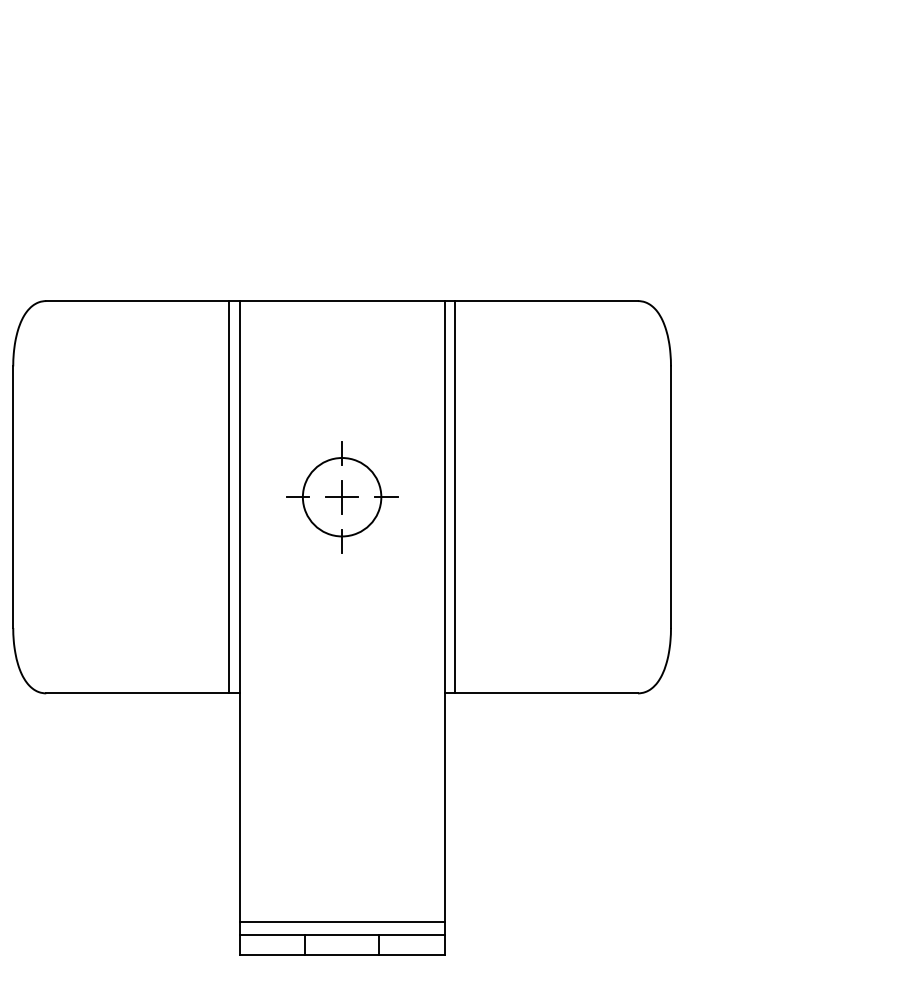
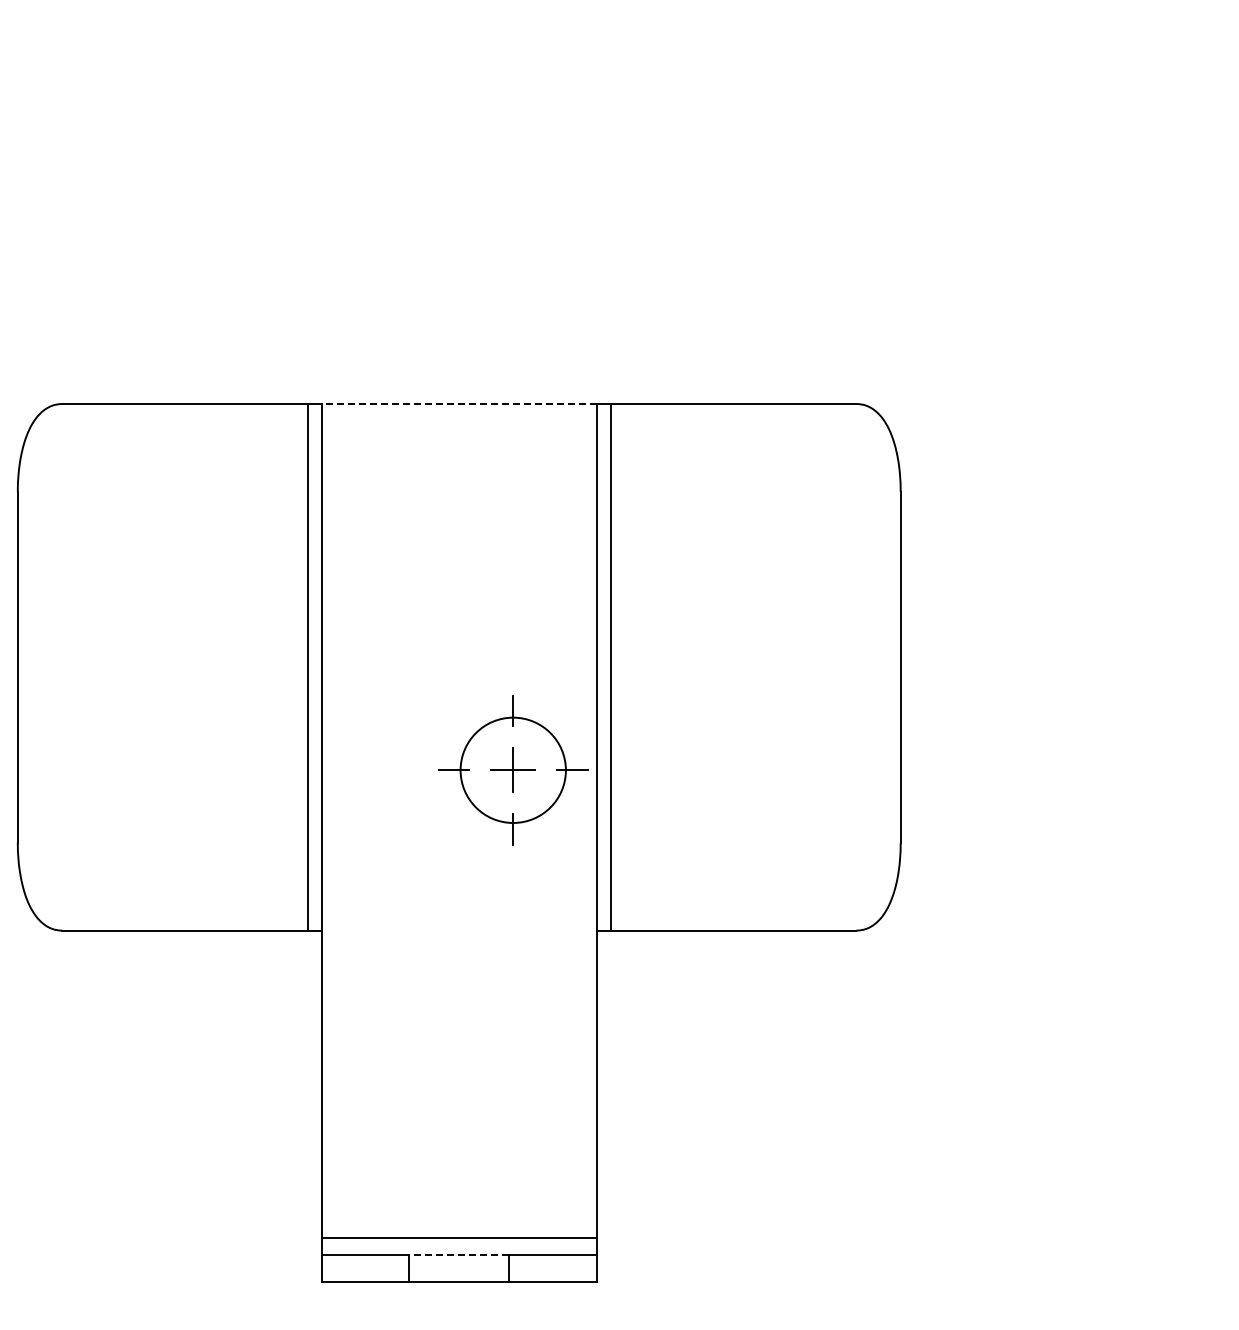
line: (342, 301) -> (459, 404), solid -> dashed
part: (342, 497) -> (513, 770), moved
line: (342, 935) -> (459, 1255), solid -> dashed

